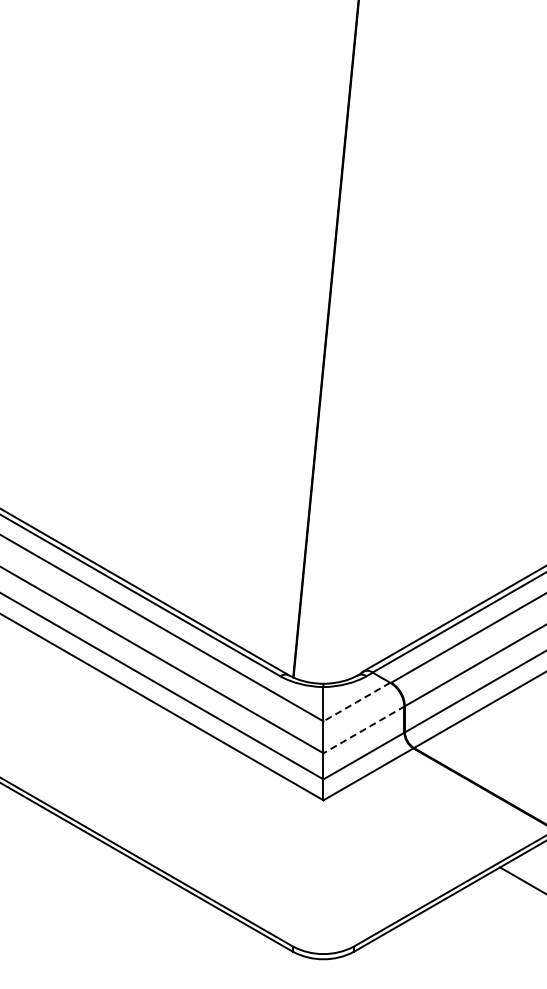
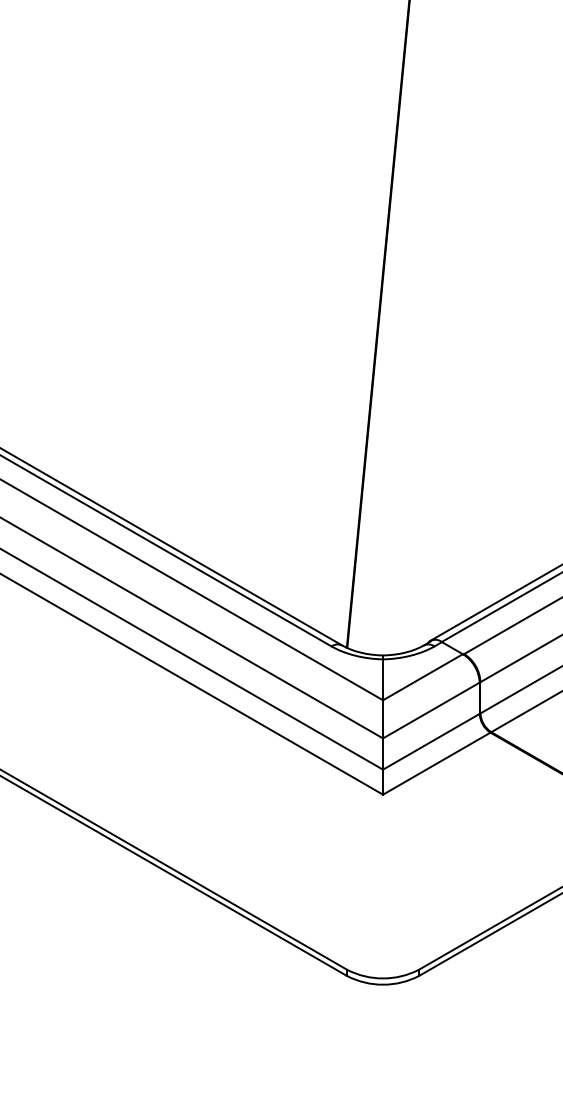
line: (356, 702) -> (422, 677), dashed -> solid
line: (363, 729) -> (430, 710), dashed -> solid

